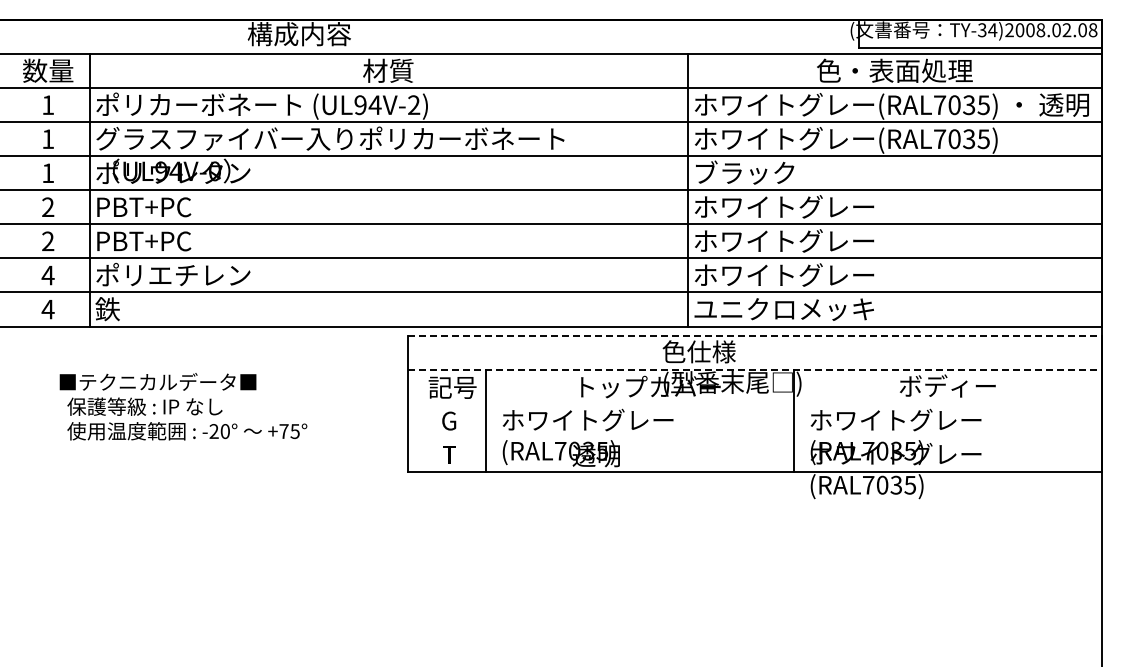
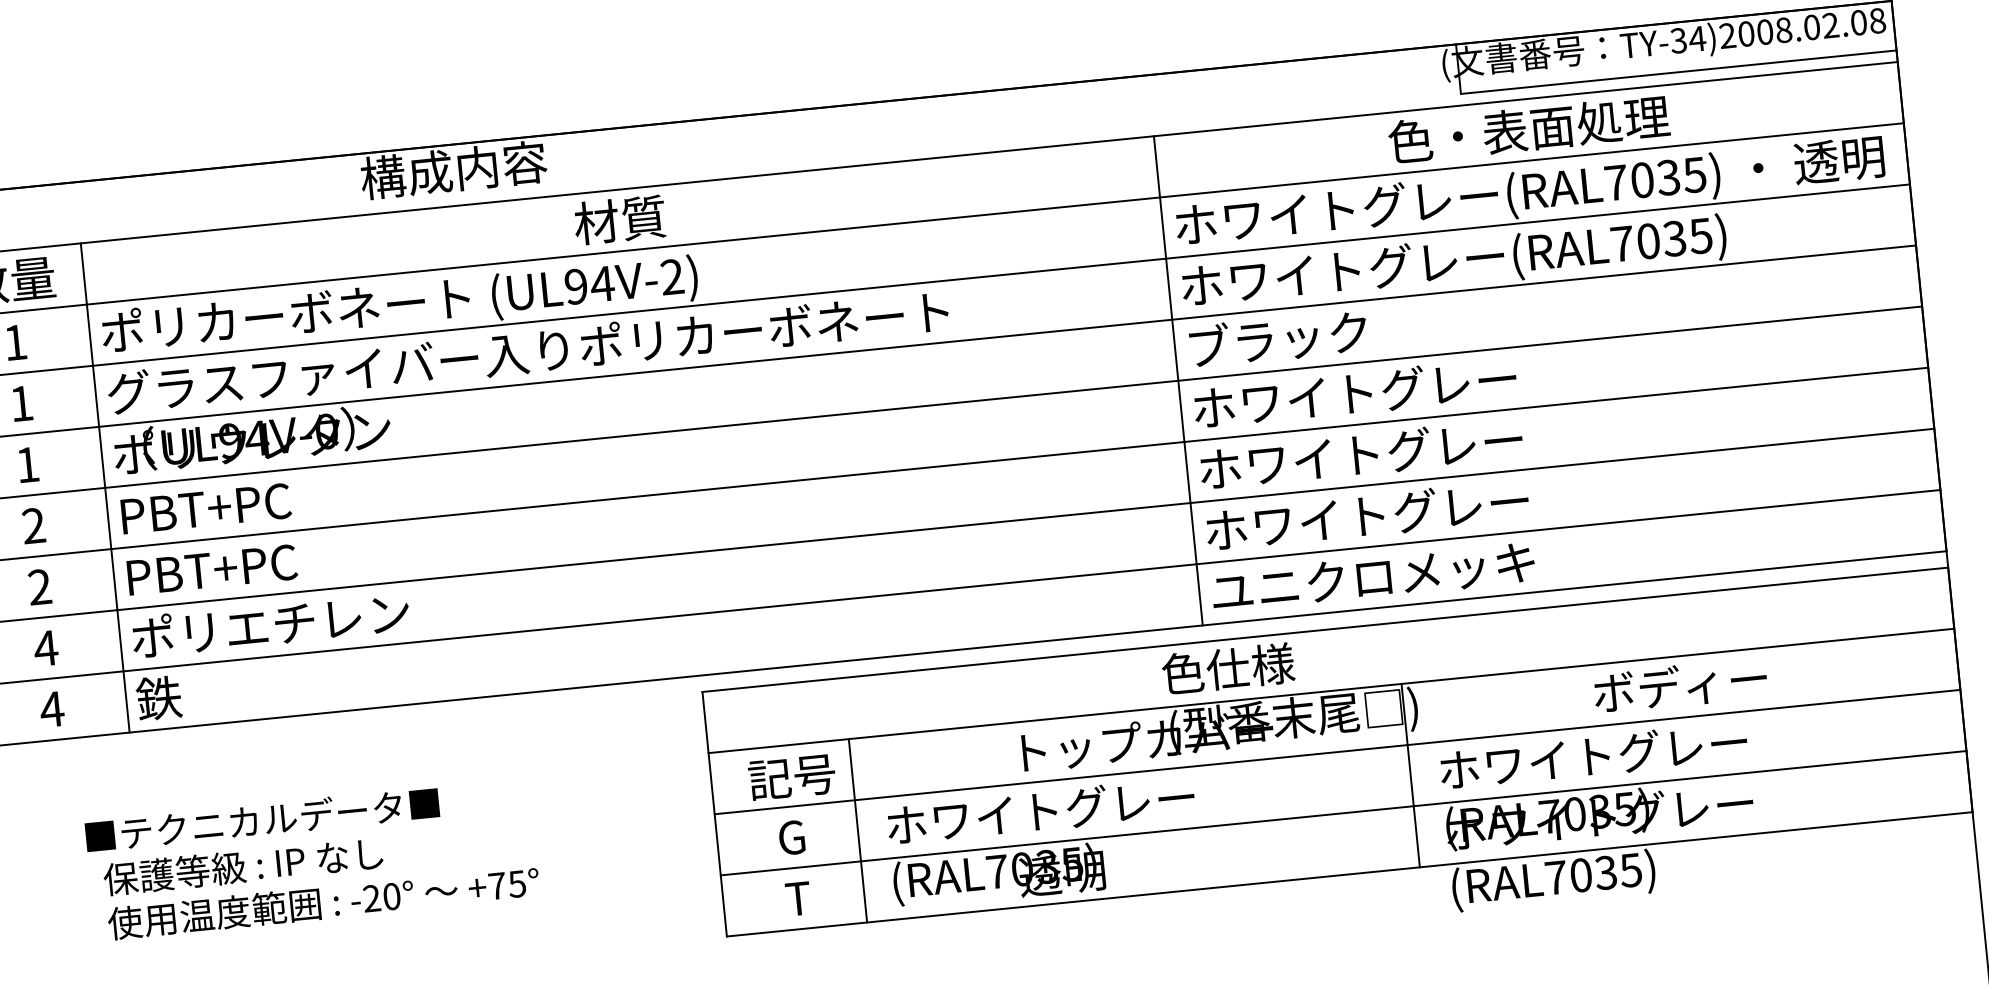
line: (755, 335) -> (1326, 629), dashed -> solid
line: (755, 369) -> (1332, 690), dashed -> solid
line: (754, 403) -> (1336, 751), added
line: (754, 437) -> (1342, 812), added

